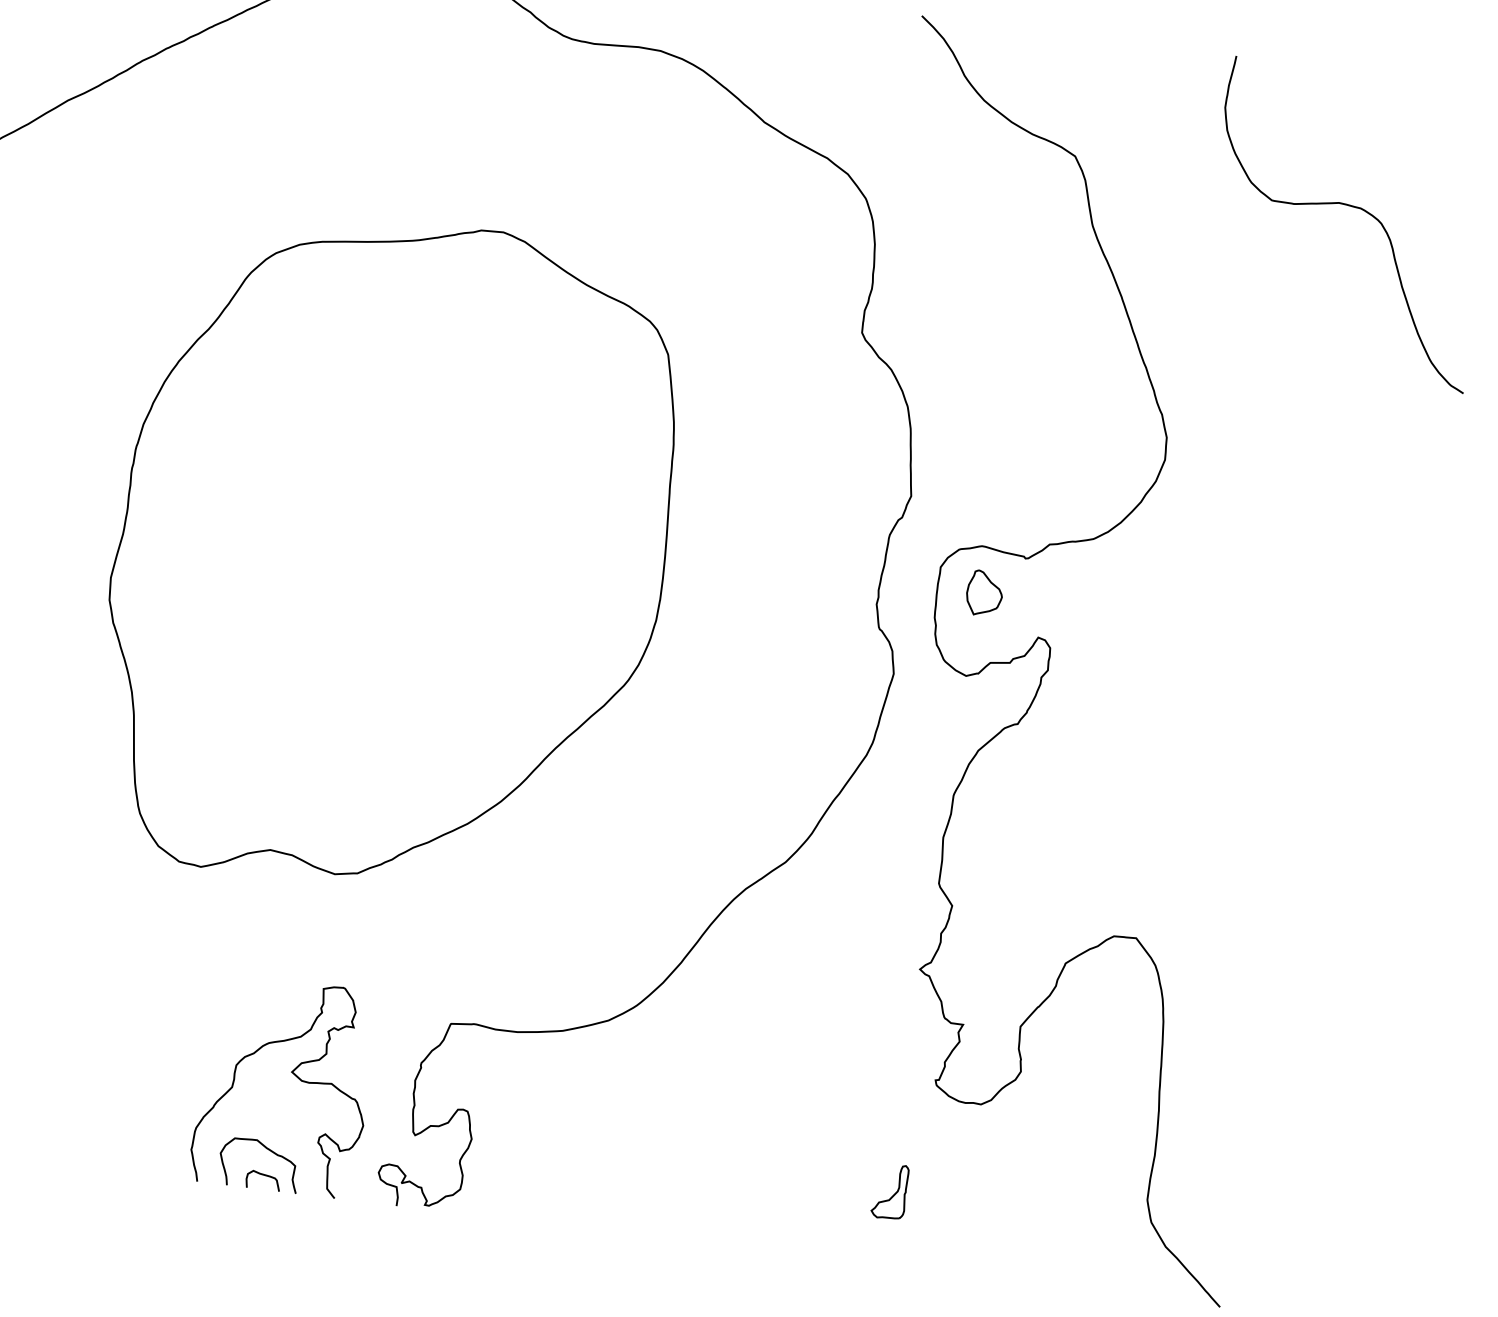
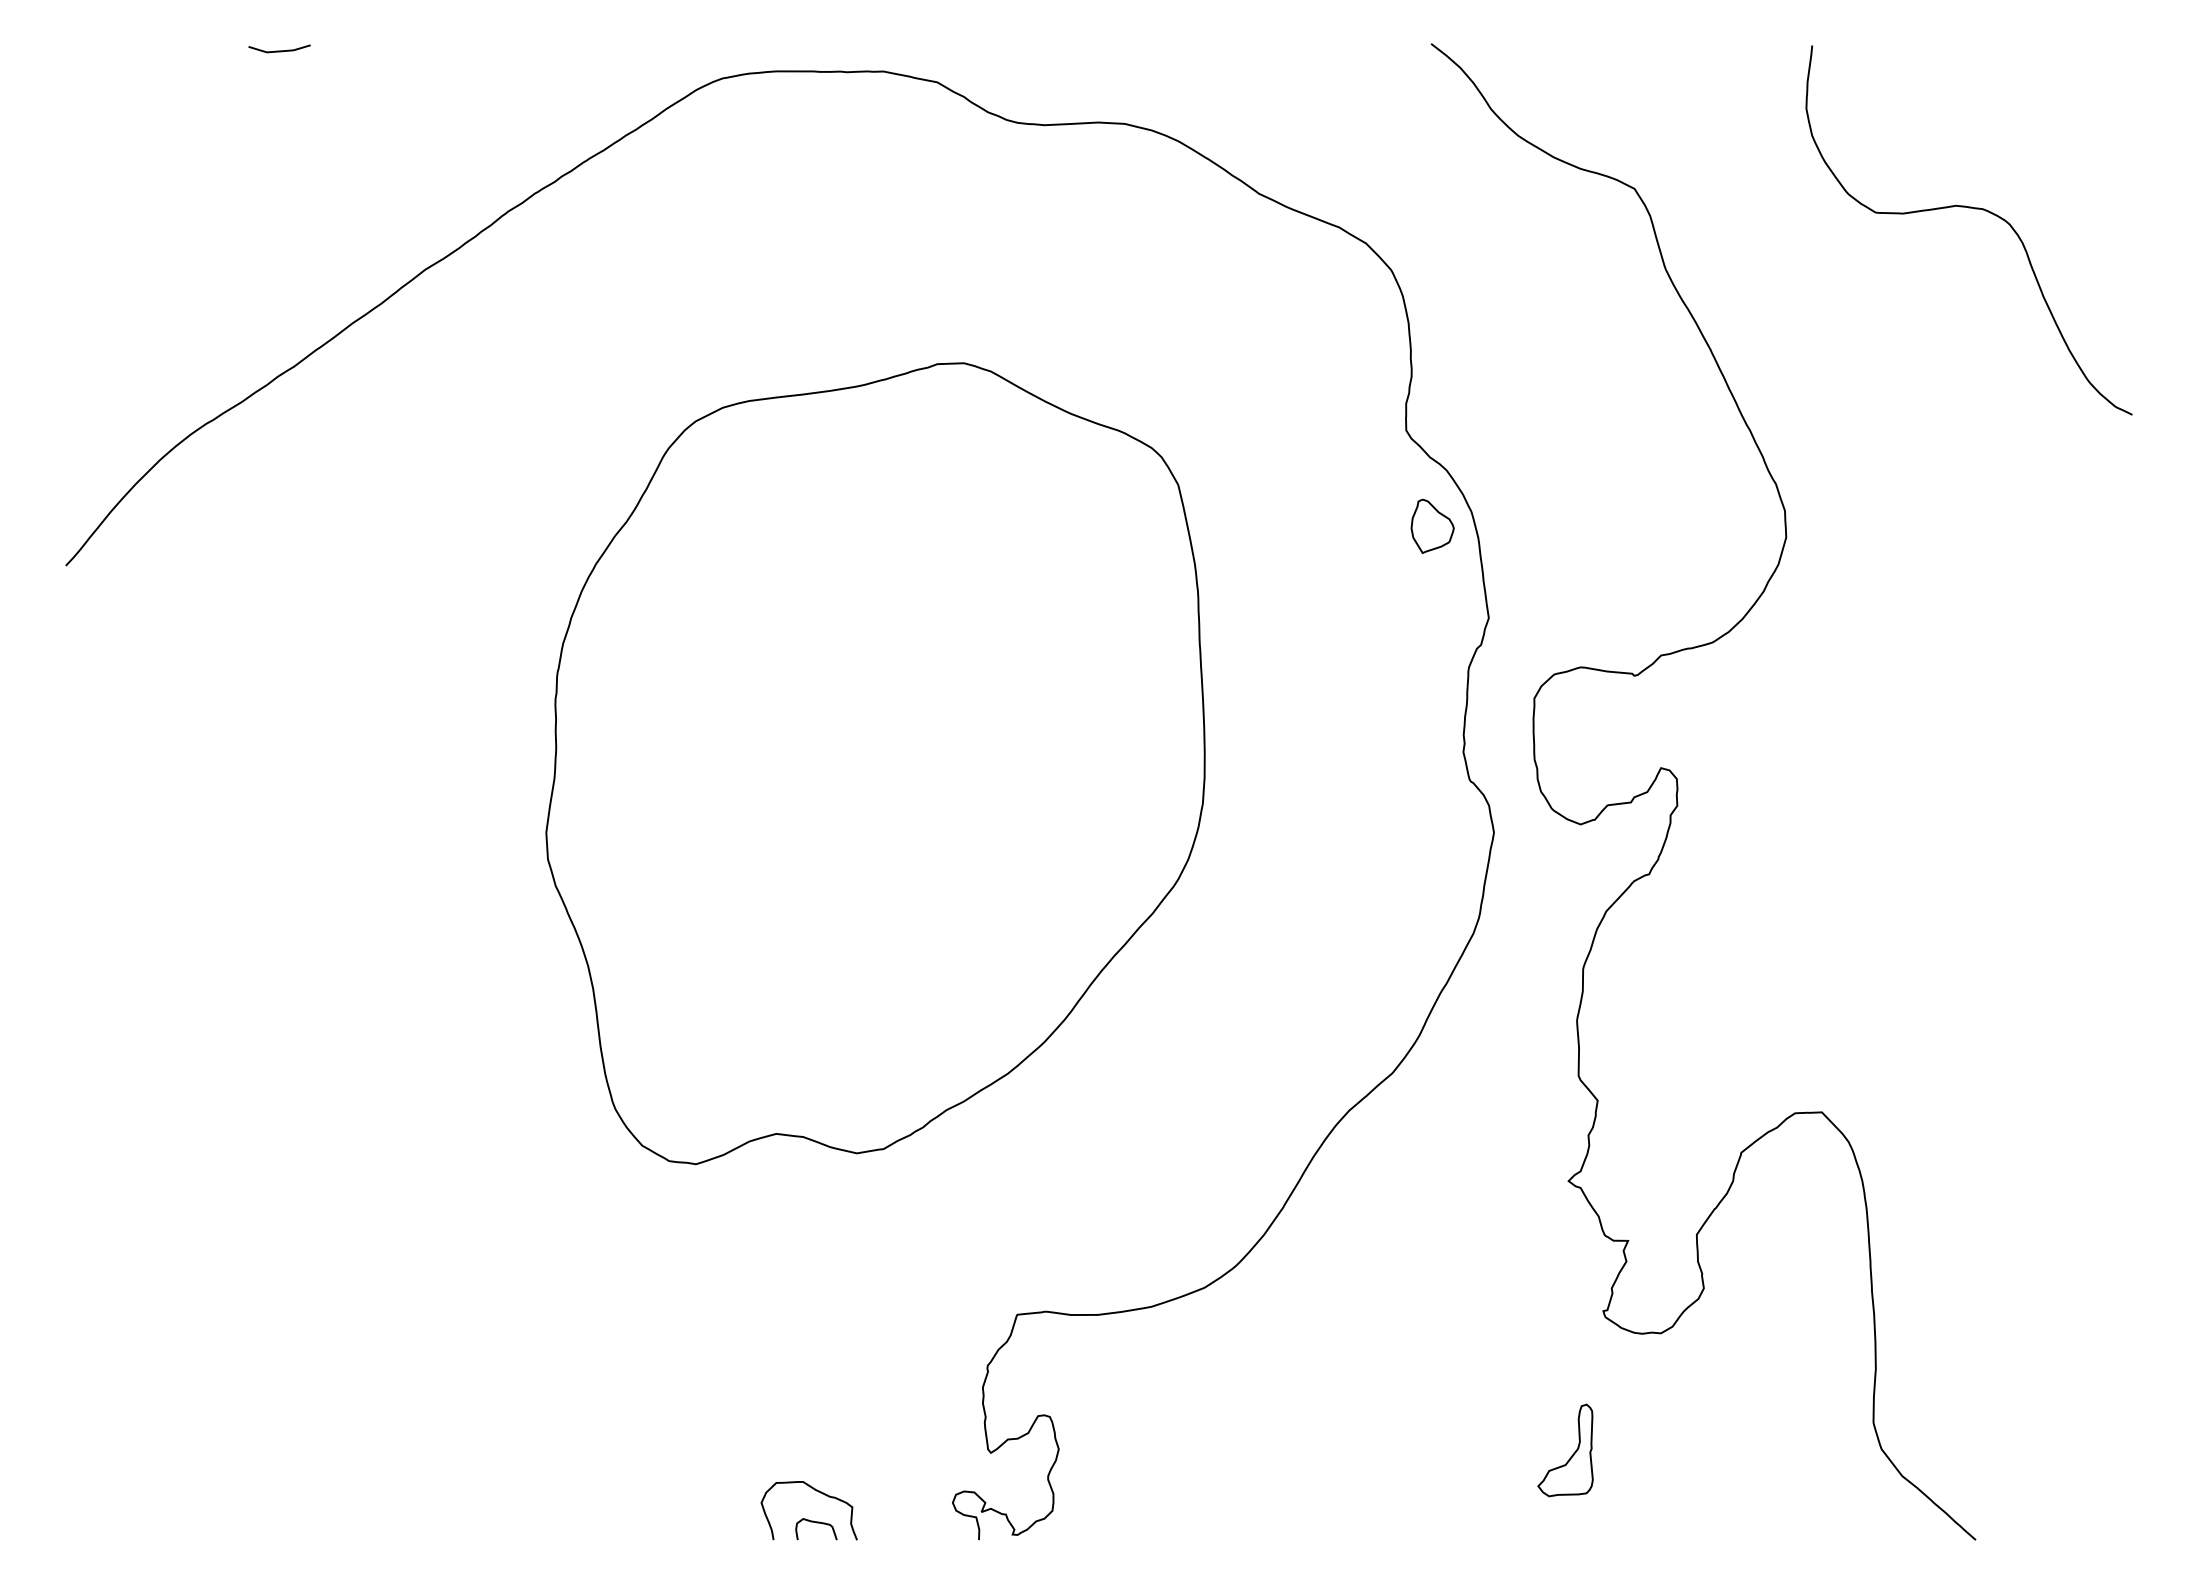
part: (984, 592) -> (1432, 525), moved
curve: (292, 1073) -> (835, 1397), removed
part: (890, 1191) -> (1565, 1450), size x1.4

